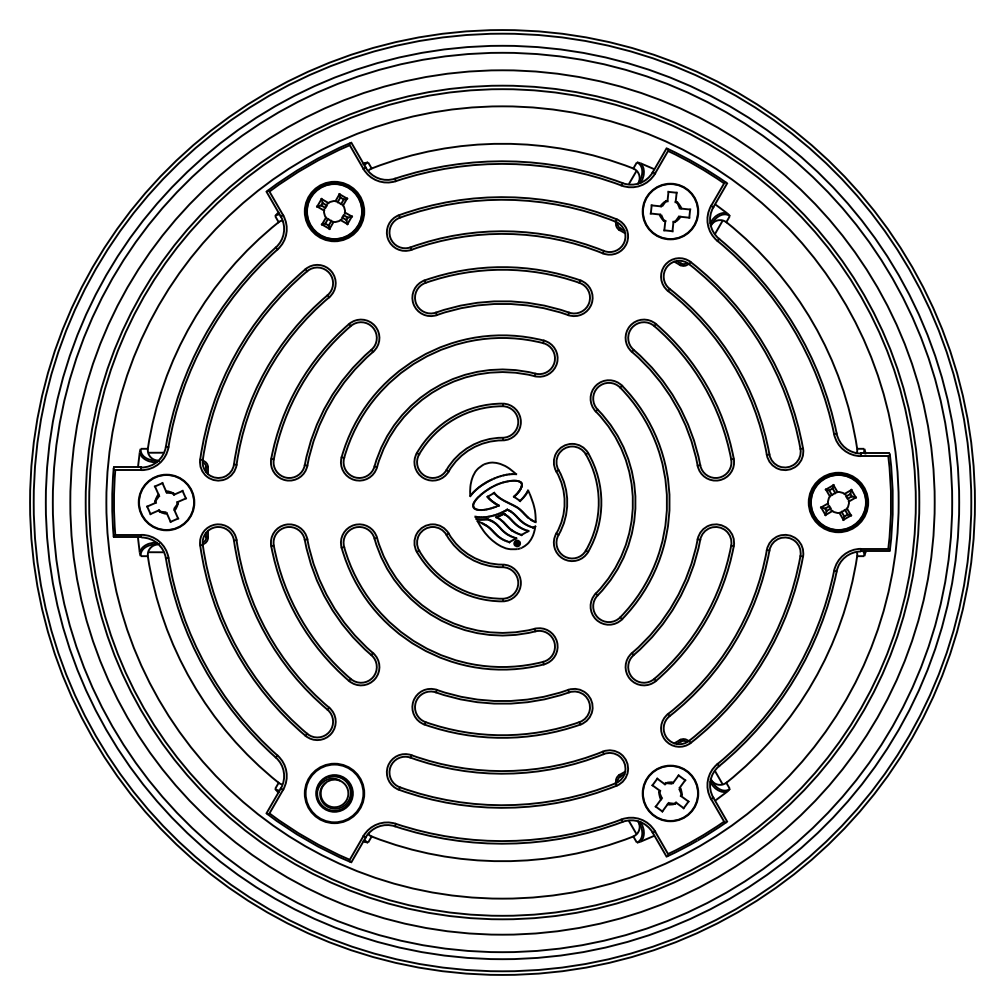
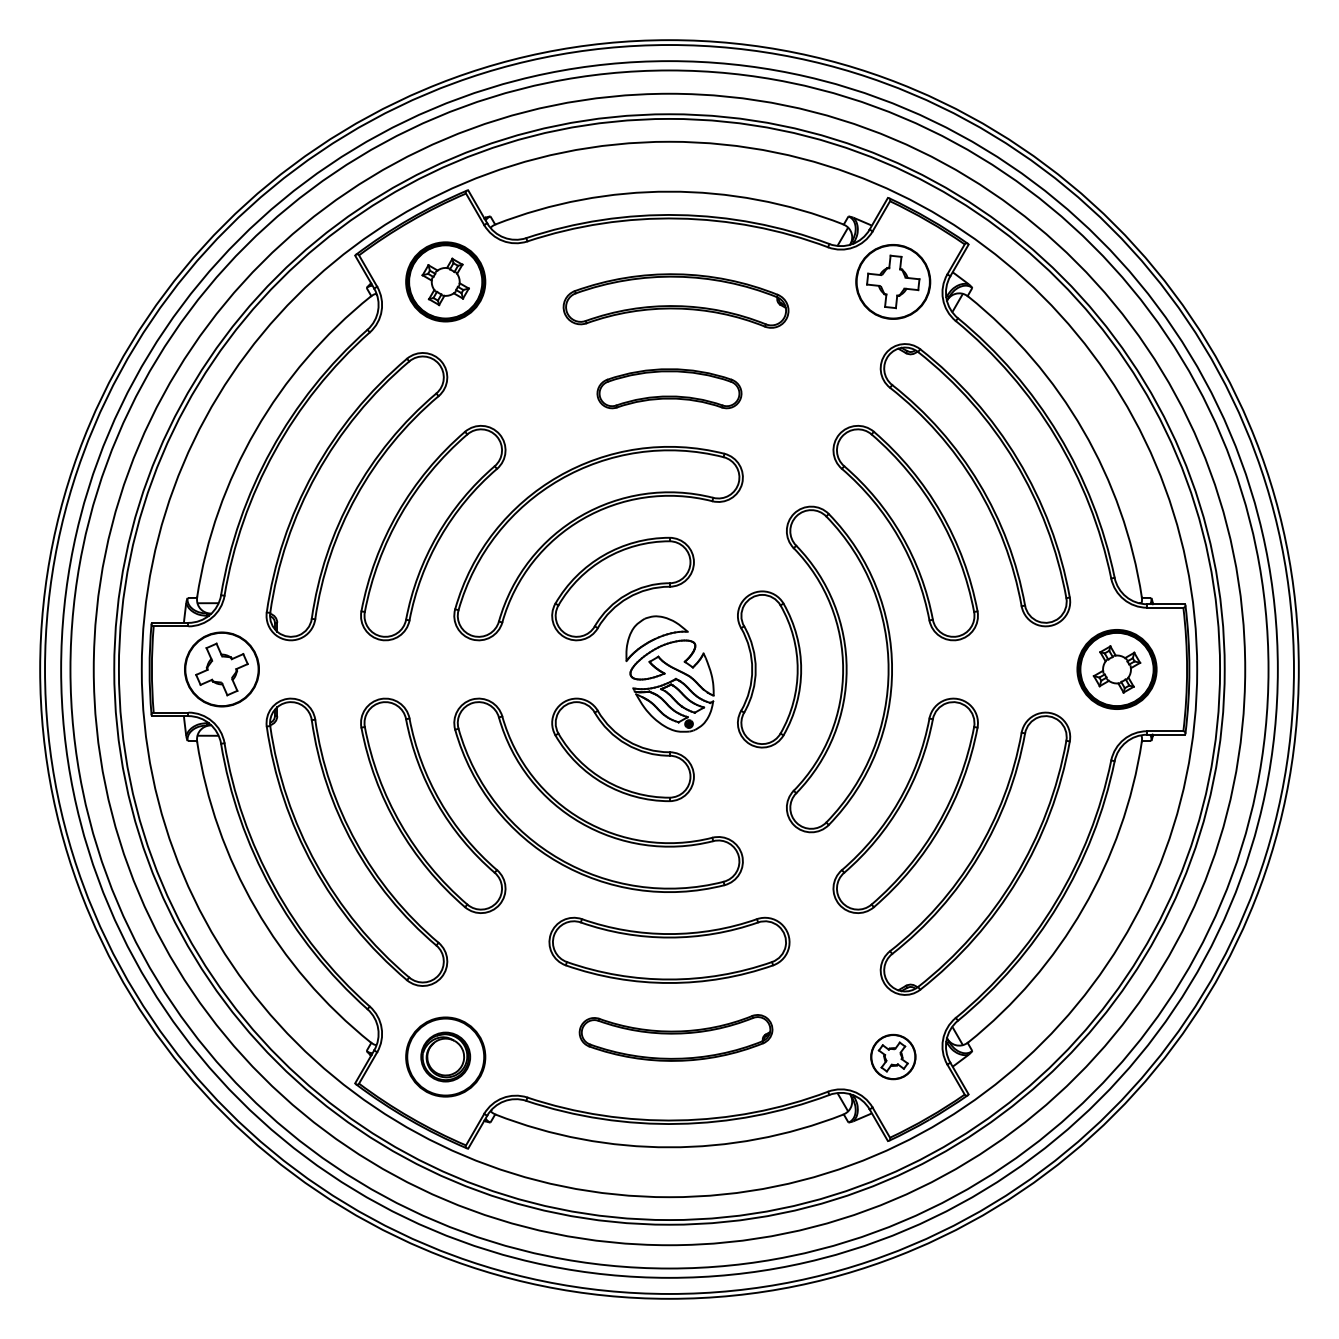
part: (507, 225) -> (675, 300), size x0.7
part: (502, 291) -> (669, 388), size x0.6
part: (507, 778) -> (675, 1037), size x0.6
part: (670, 793) -> (893, 1056), size x0.6

